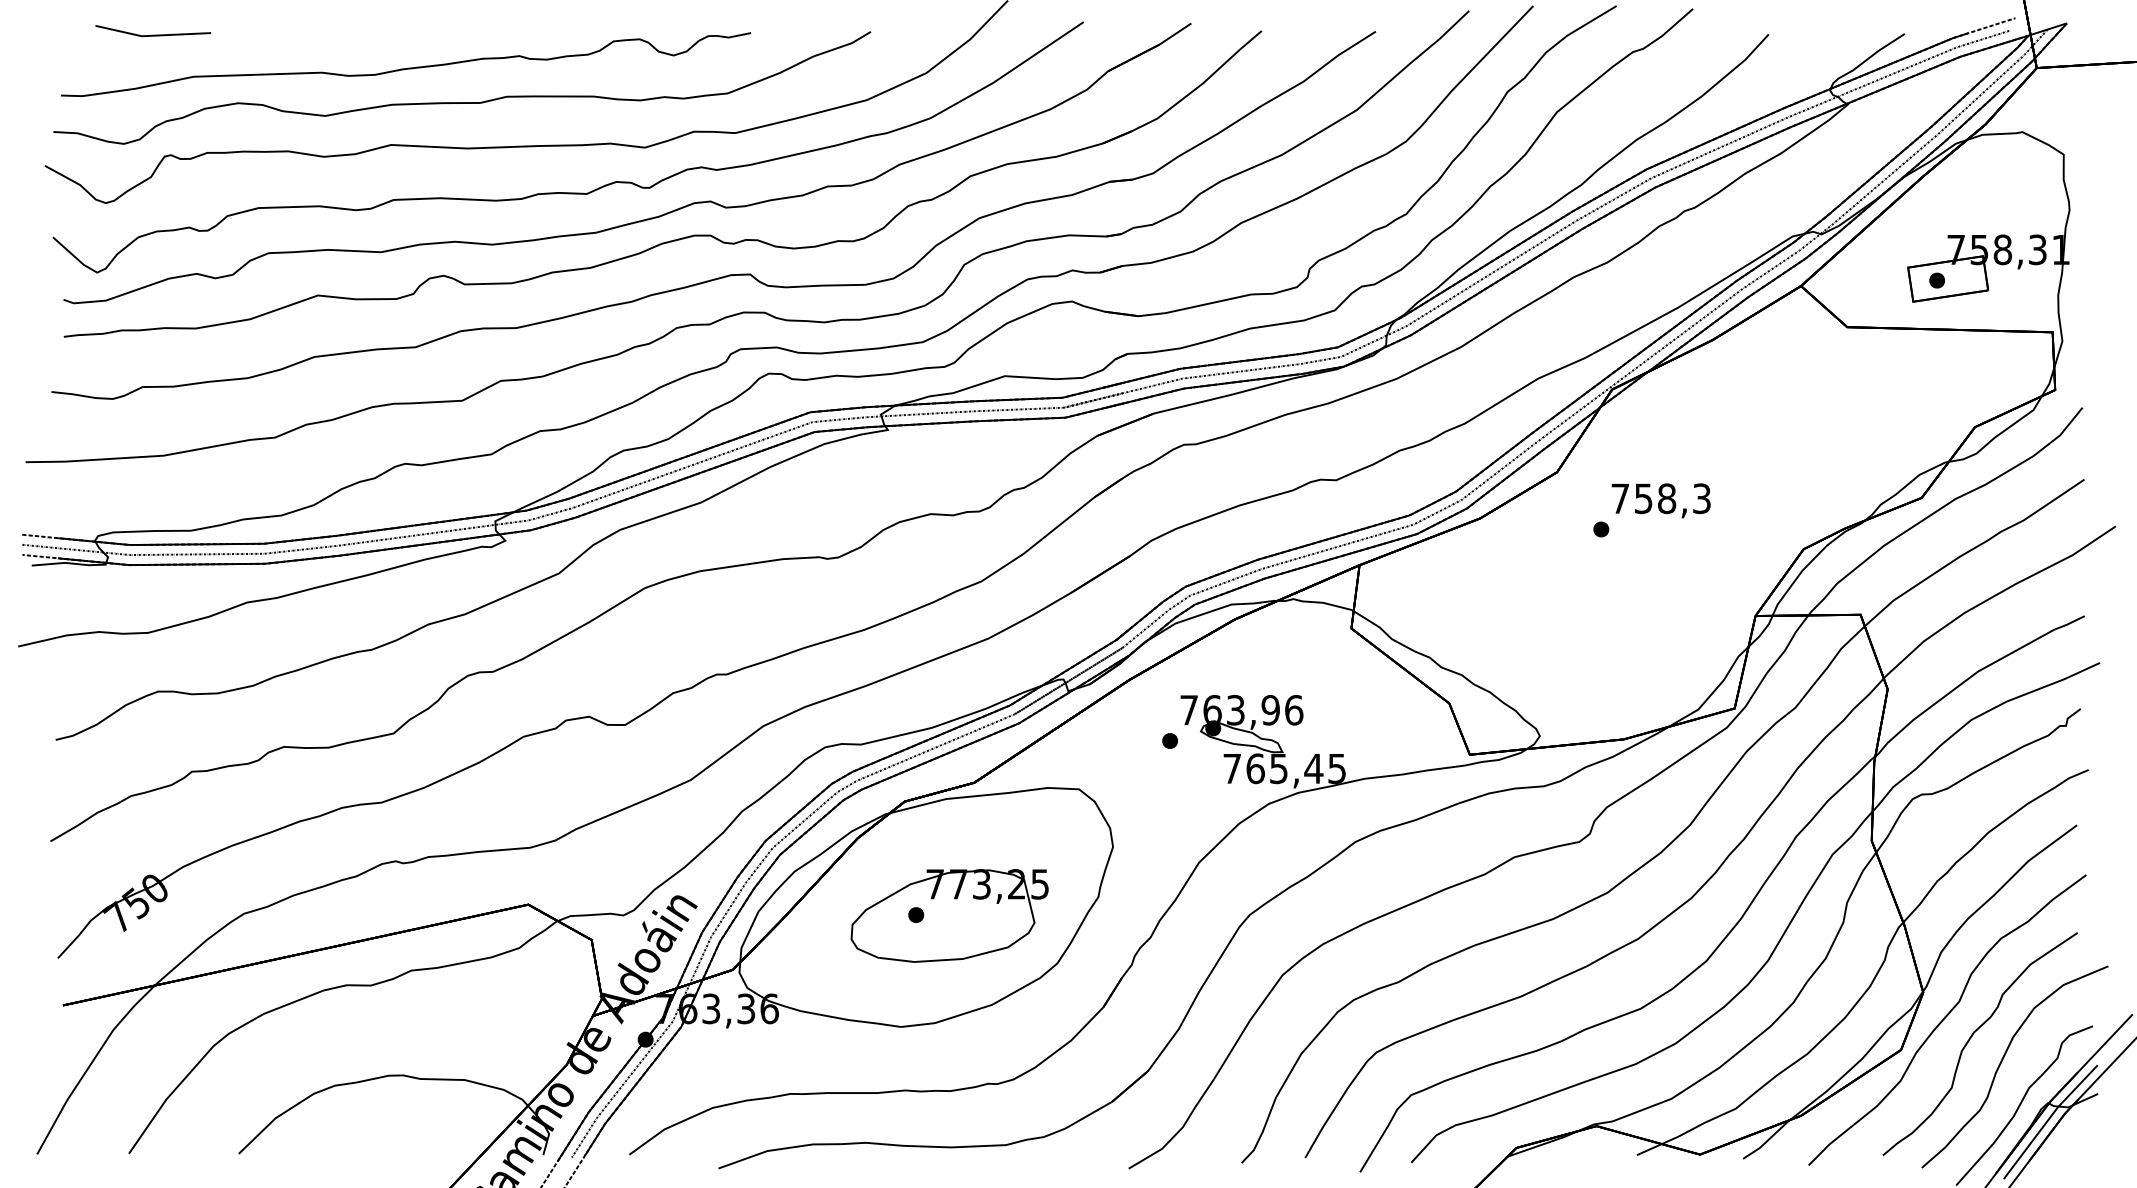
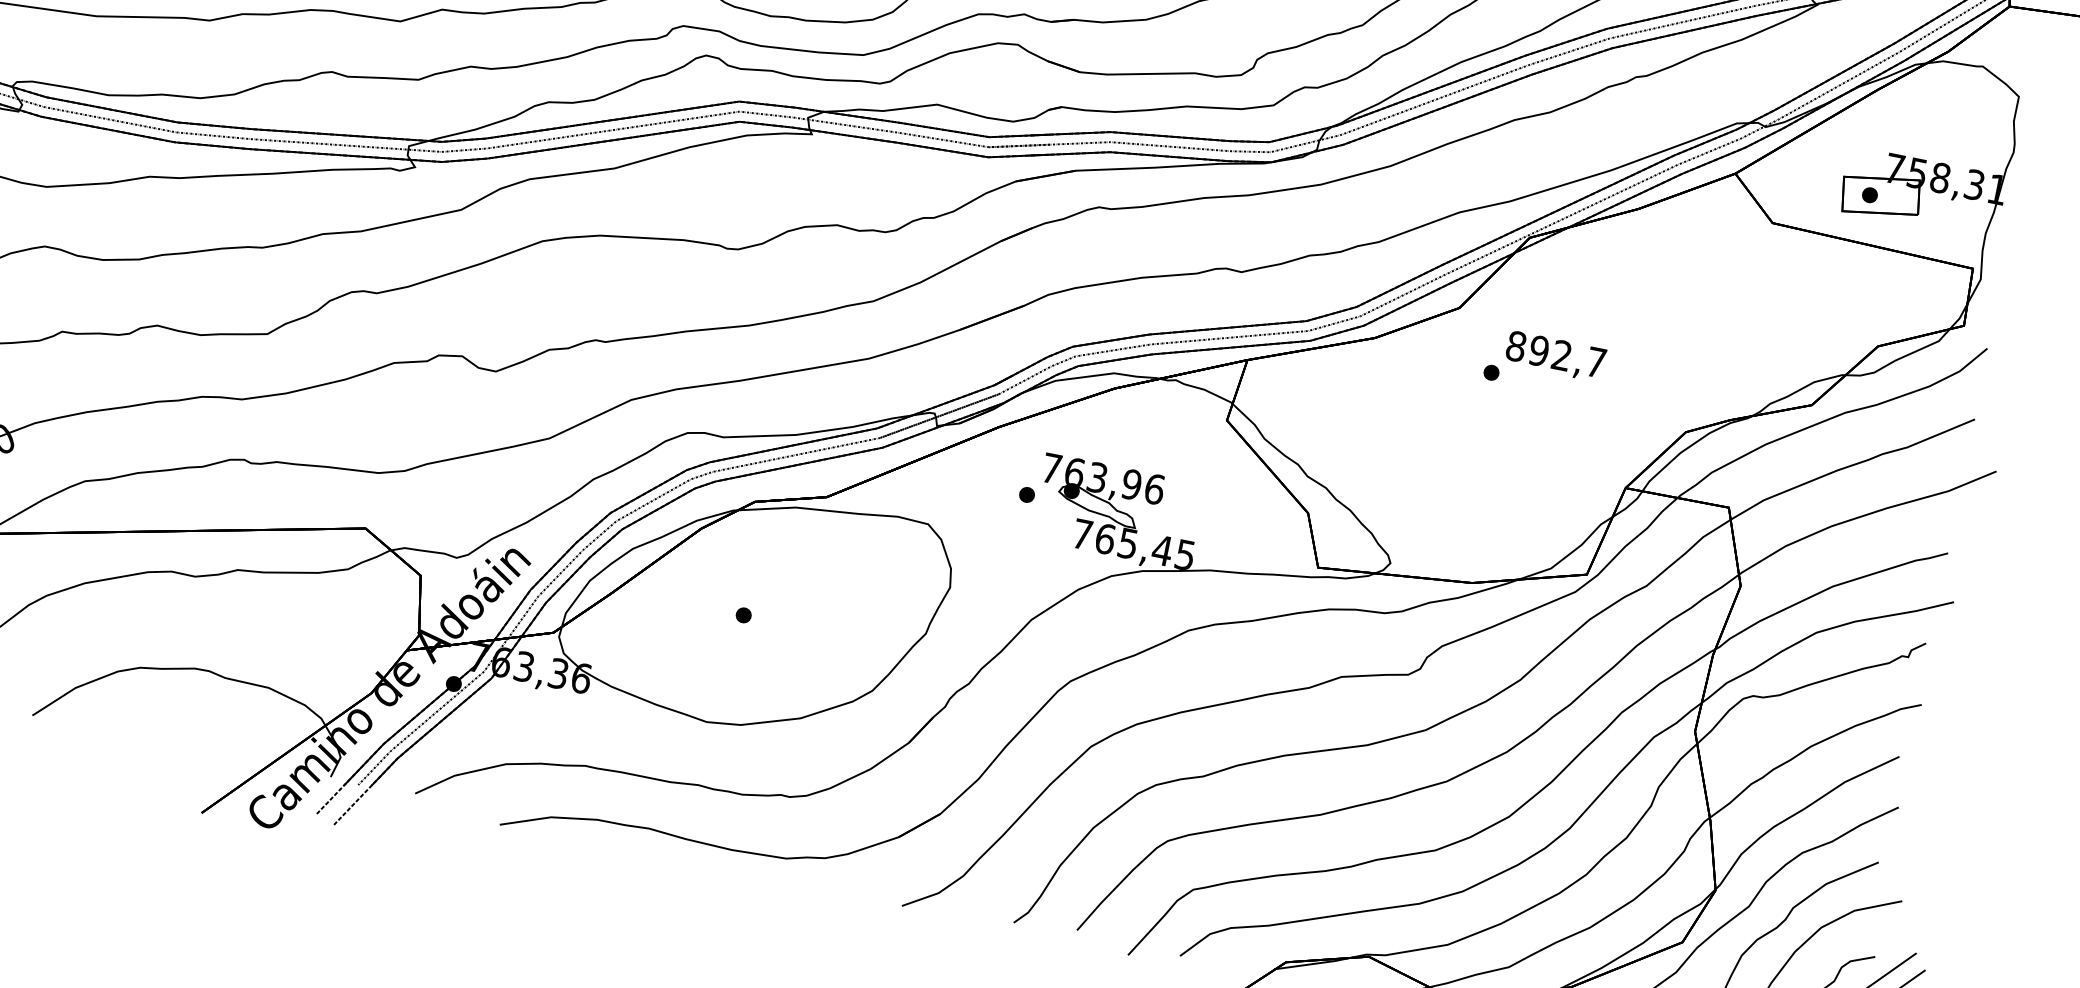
text: (1660, 498) -> (1555, 354), 758,3 -> 892,7
part: (949, 915) -> (776, 622), removed

